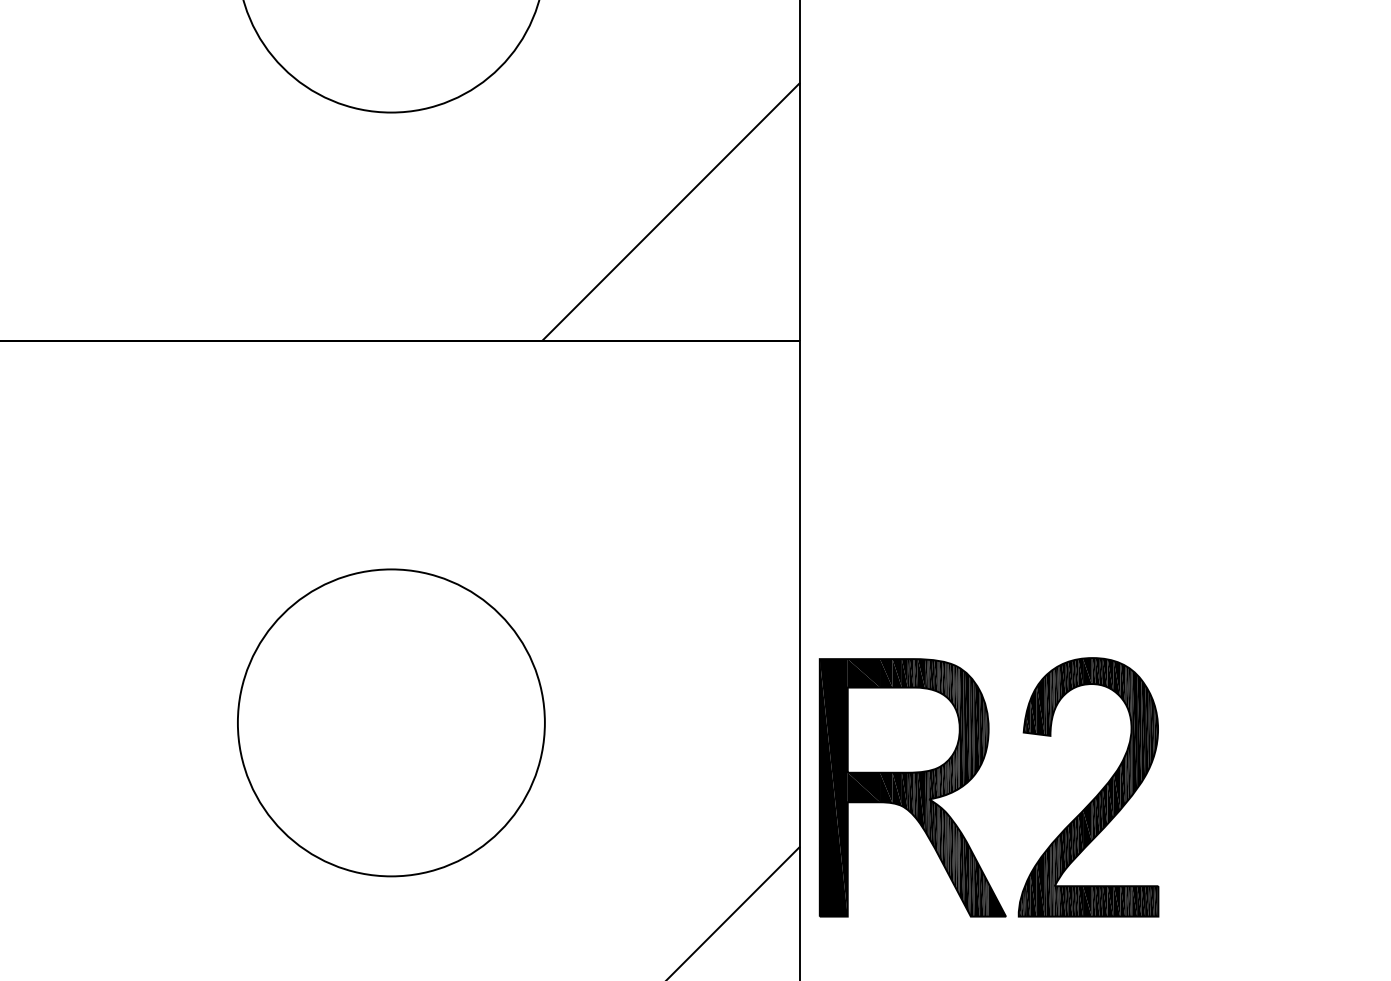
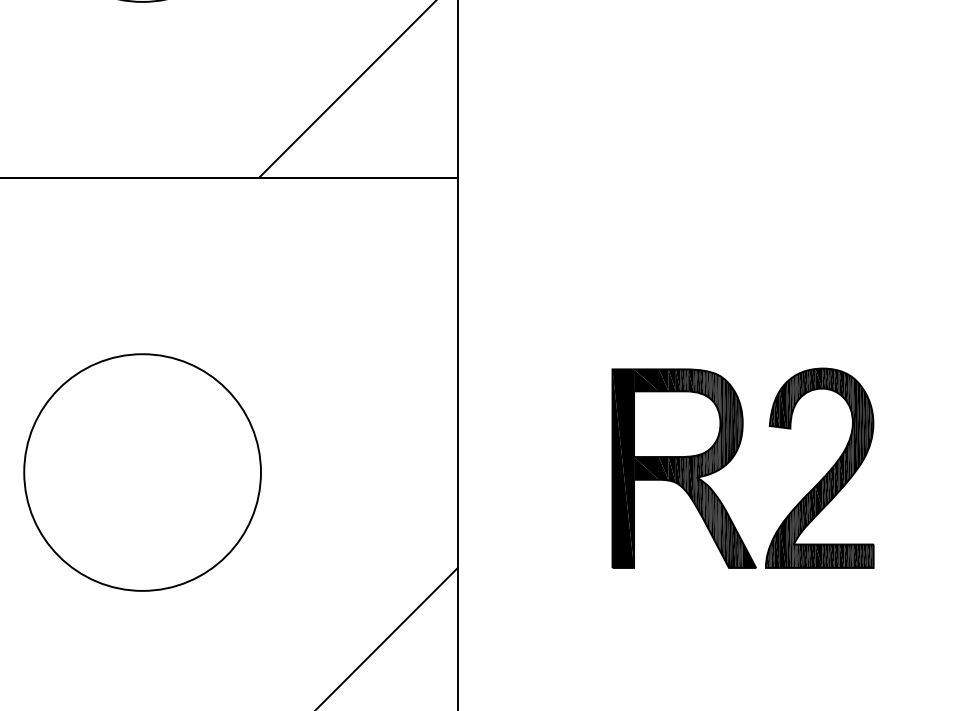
part: (976, 774) -> (733, 458), moved

